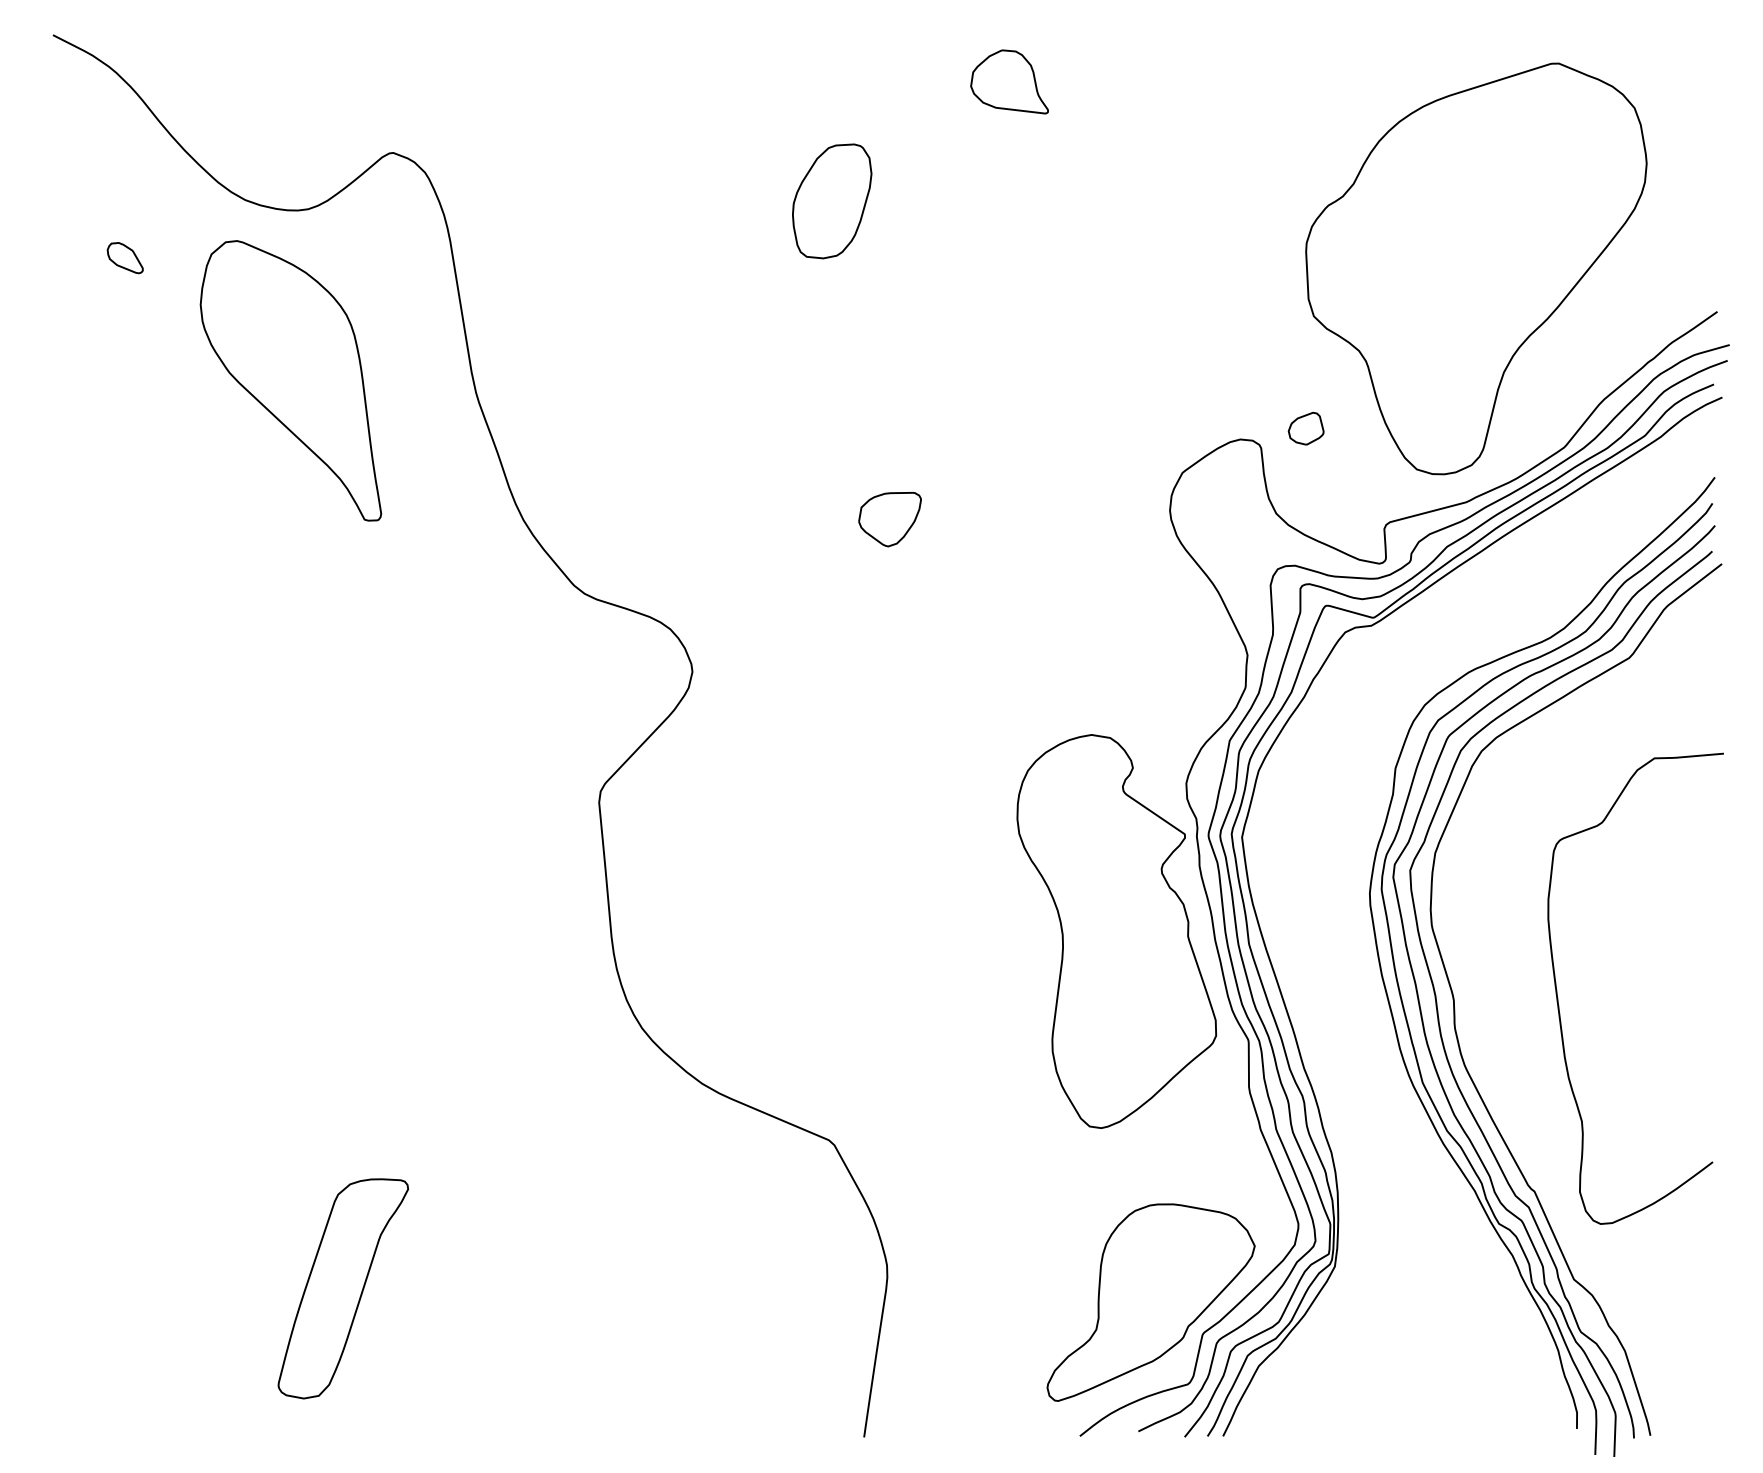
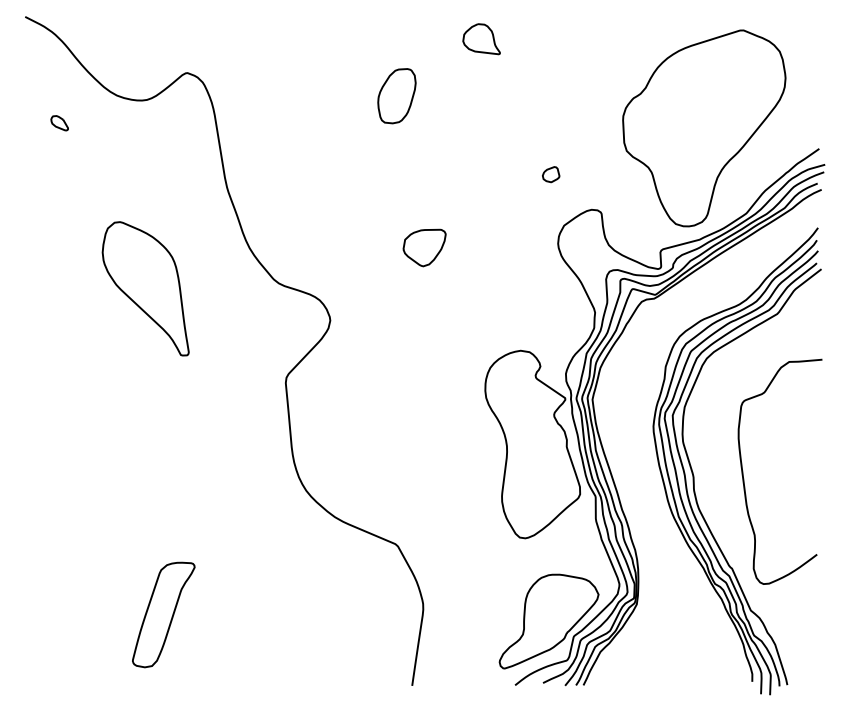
part: (290, 380) -> (145, 288), moved
part: (1306, 428) -> (551, 174), moved
part: (889, 518) -> (424, 247), size x1.43

